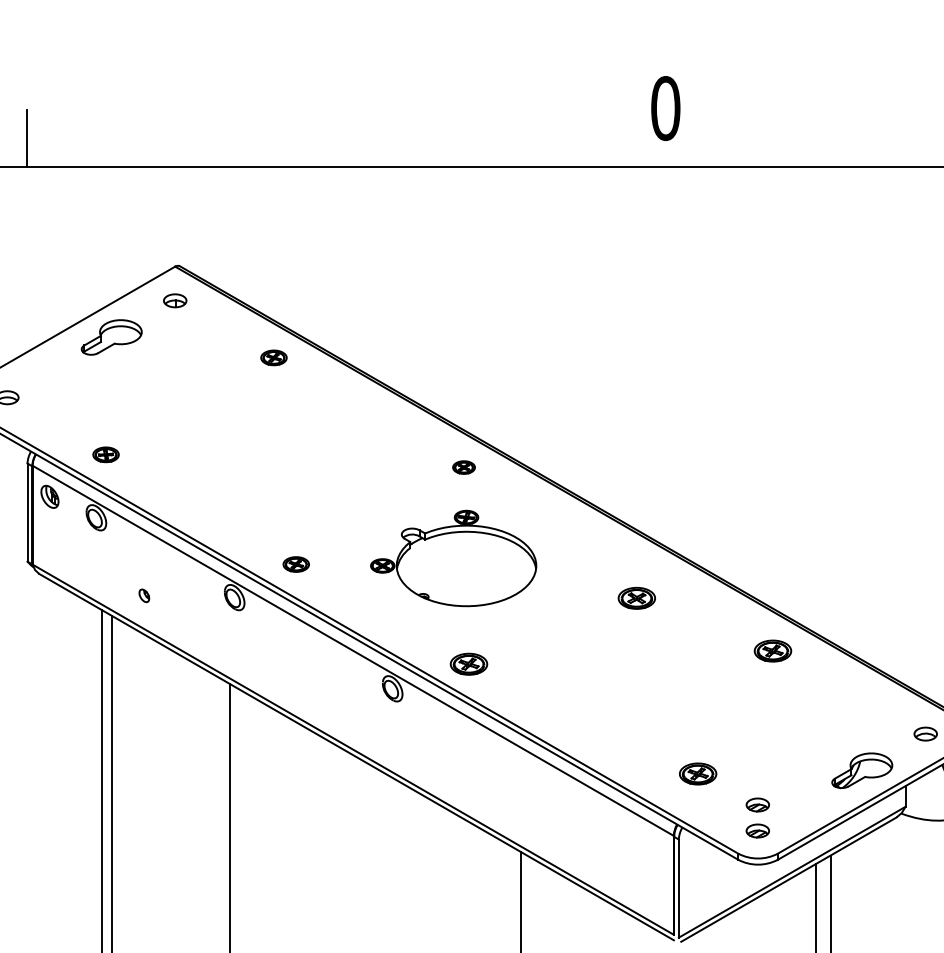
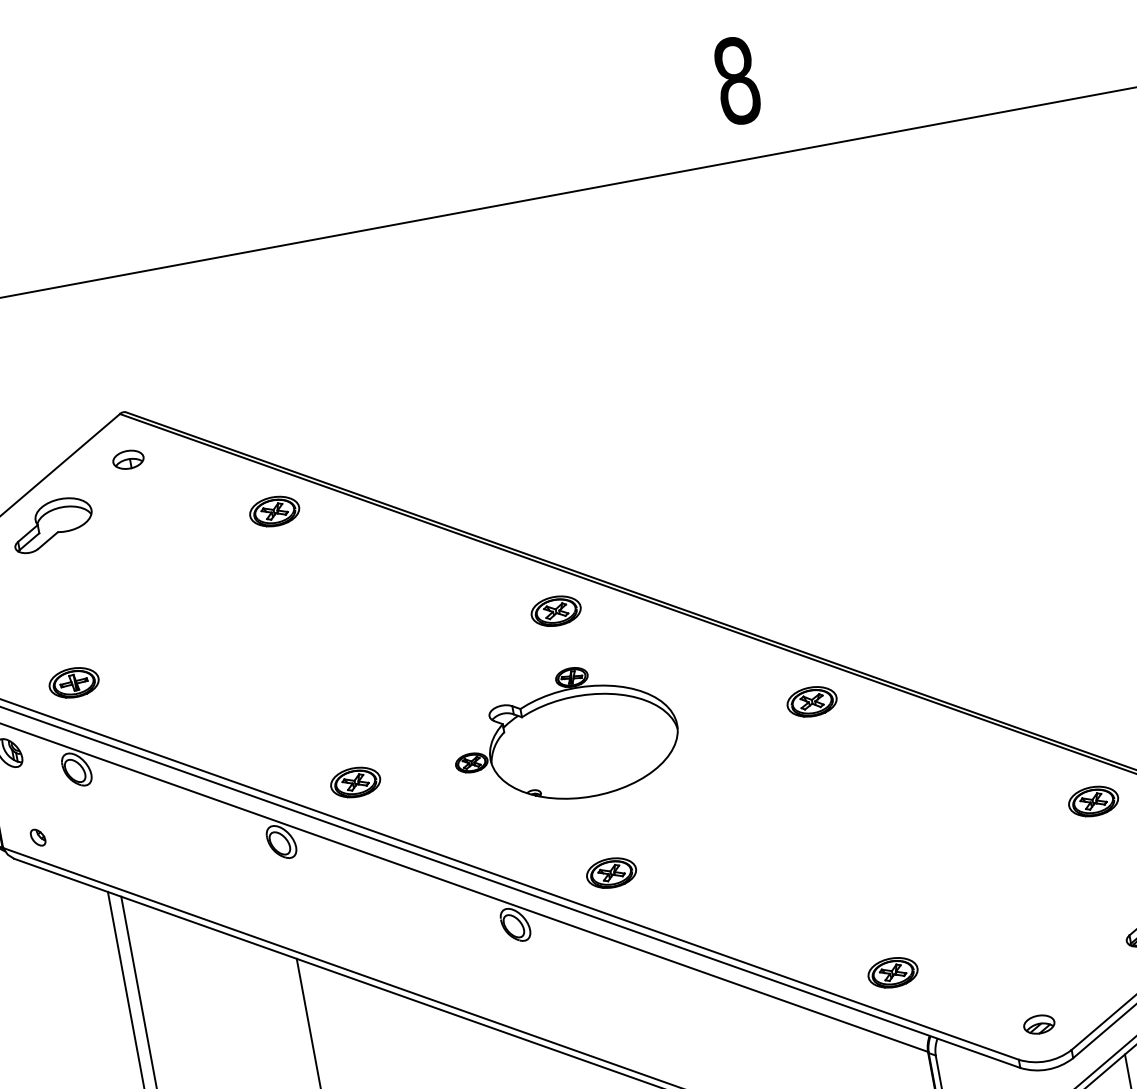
text: (665, 108) -> (736, 80), 0 -> 8
part: (273, 357) -> (273, 511), size x1.43
part: (105, 454) -> (73, 682), size x1.43
part: (463, 467) -> (555, 611), size x1.67
part: (296, 564) -> (356, 782), size x1.43
part: (144, 595) -> (38, 837), moved
part: (636, 597) -> (811, 700), moved
part: (772, 650) -> (1092, 800), moved
part: (698, 773) -> (893, 971), moved
part: (757, 804) -> (1032, 989), removed

